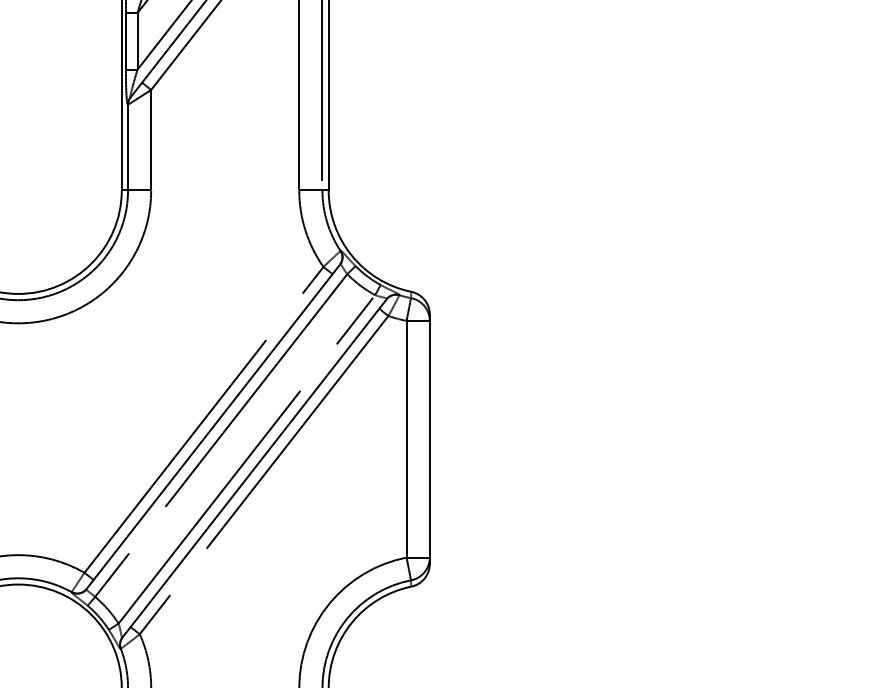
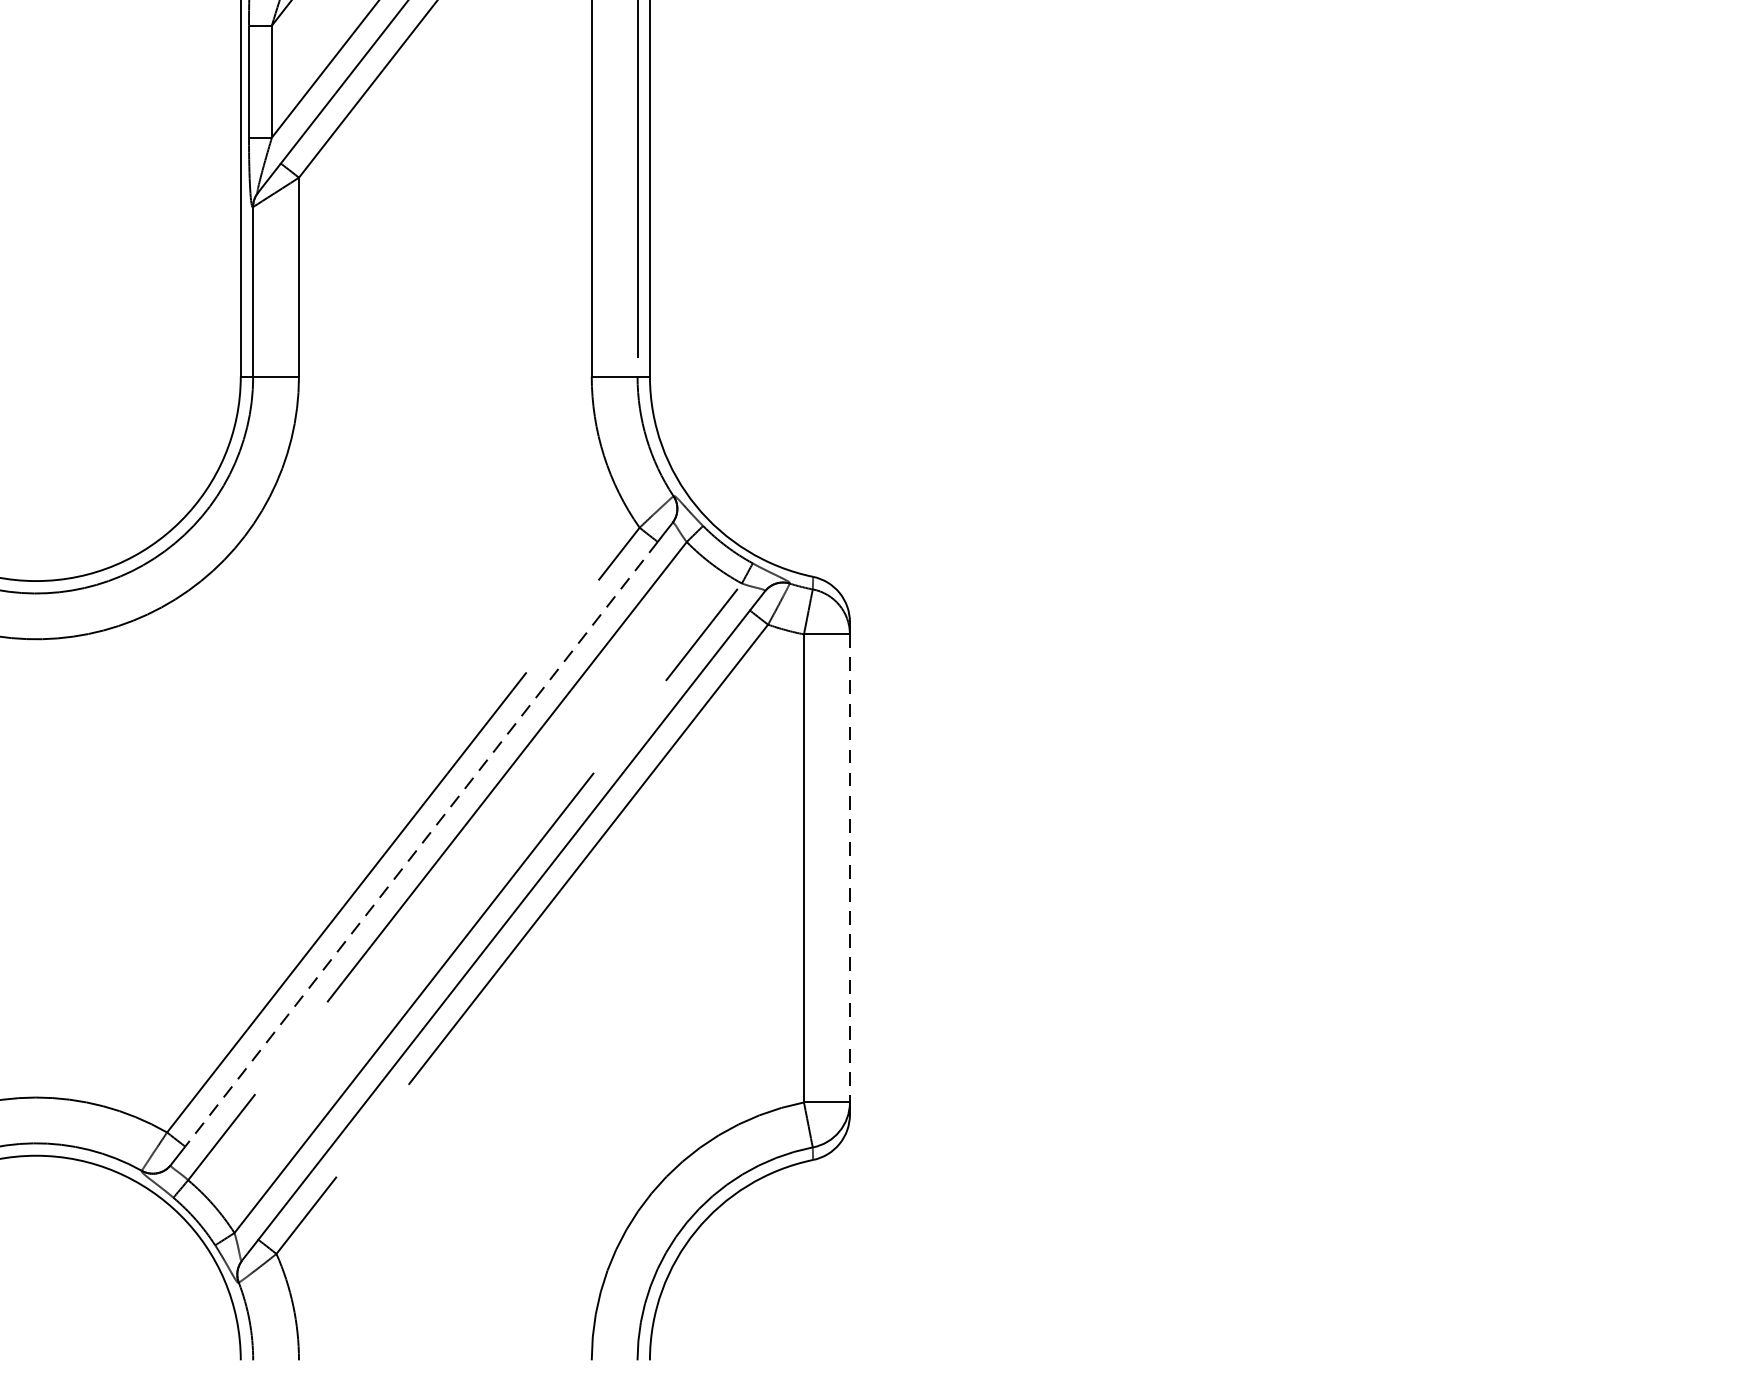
line: (212, 427) -> (420, 845), solid -> dashed
line: (429, 439) -> (849, 868), solid -> dashed

